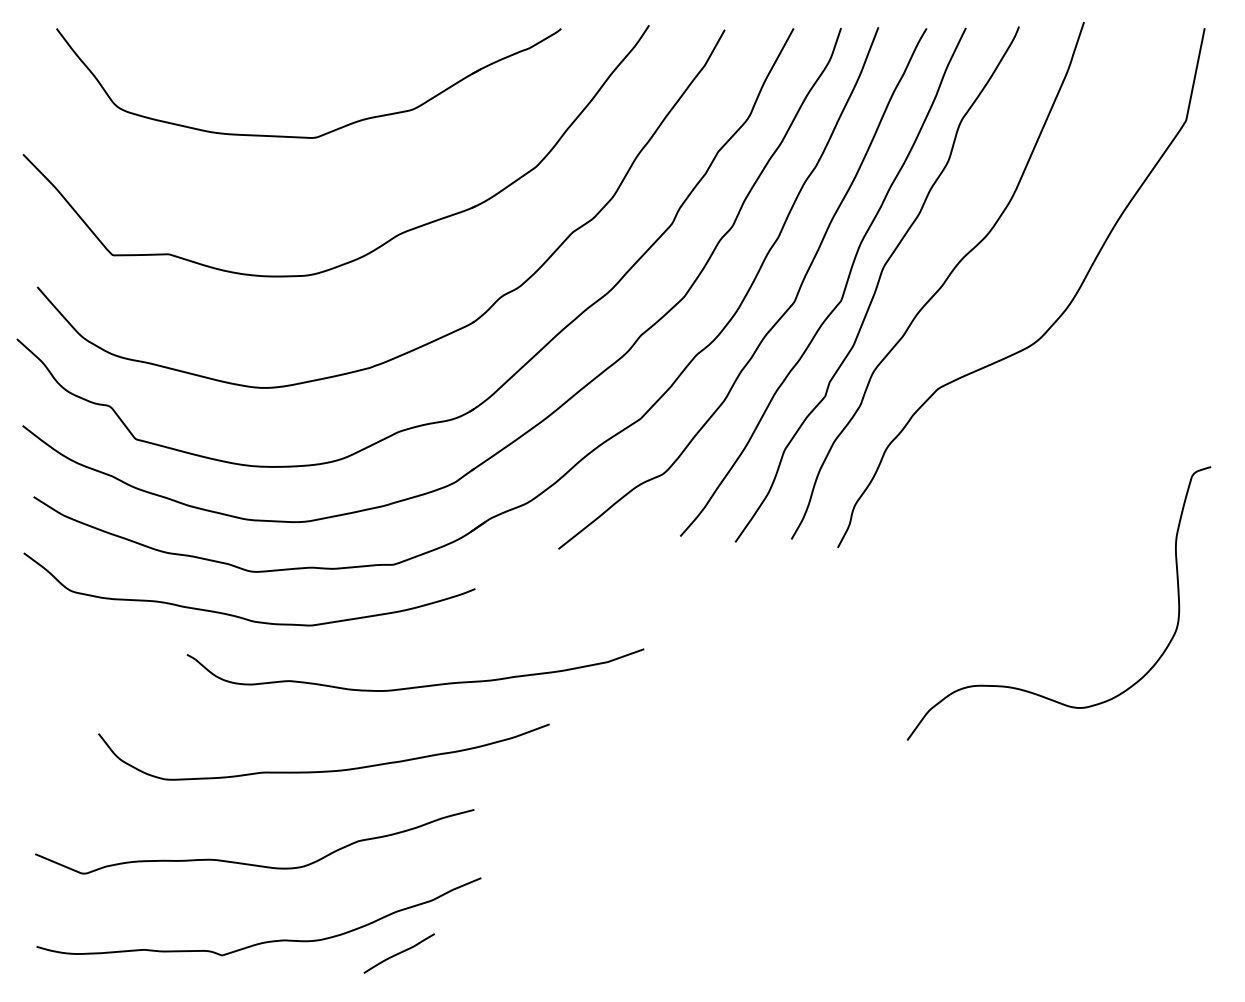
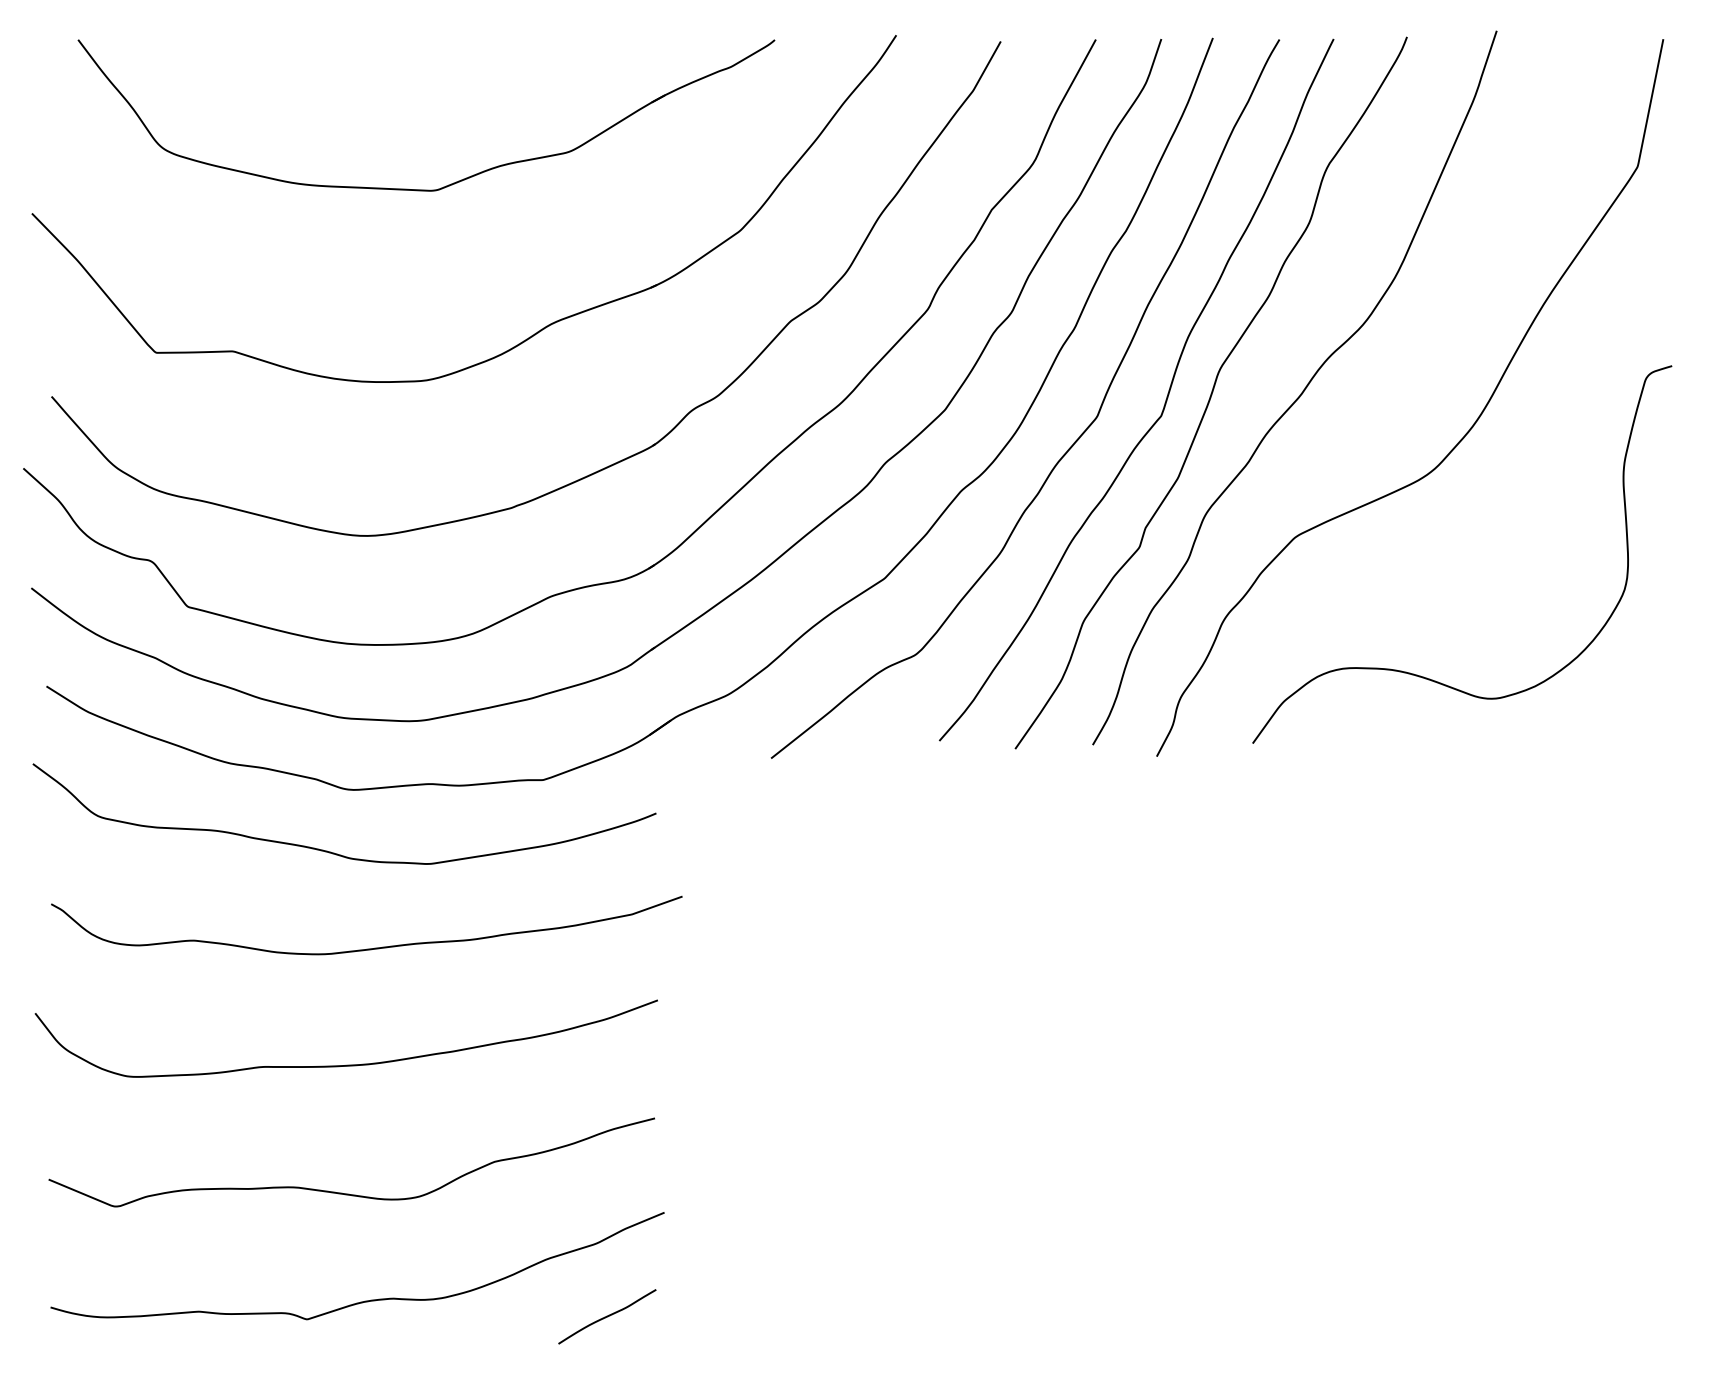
curve: (415, 686) -> (366, 948), moved
curve: (1028, 691) -> (1420, 675), moved
curve: (324, 770) -> (346, 1064), moved
curve: (399, 953) -> (607, 1316), moved

